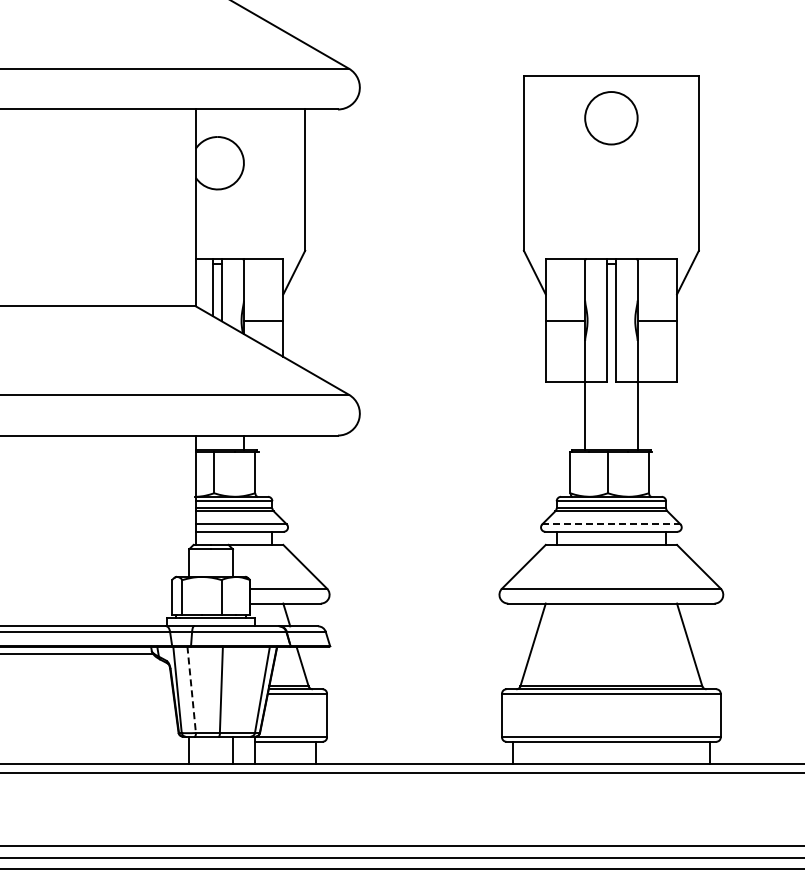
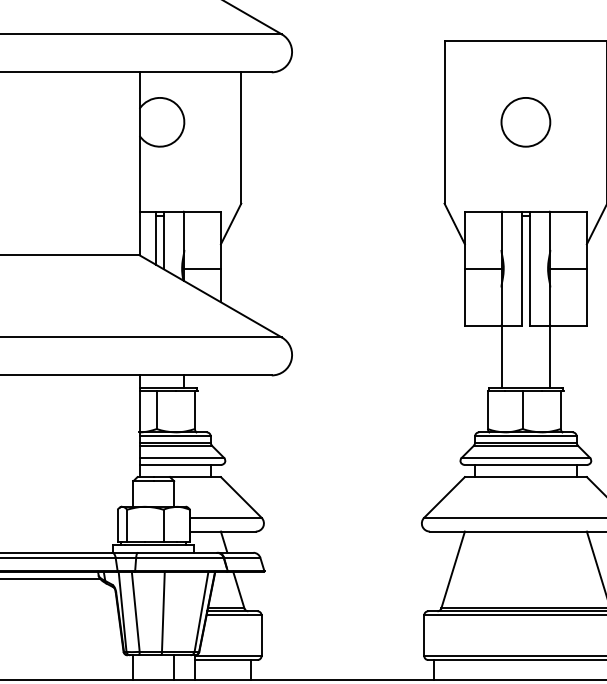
circle: (611, 118) -> (525, 122), moved
line: (611, 524) -> (525, 458), dashed -> solid
line: (191, 690) -> (135, 612), dashed -> solid

